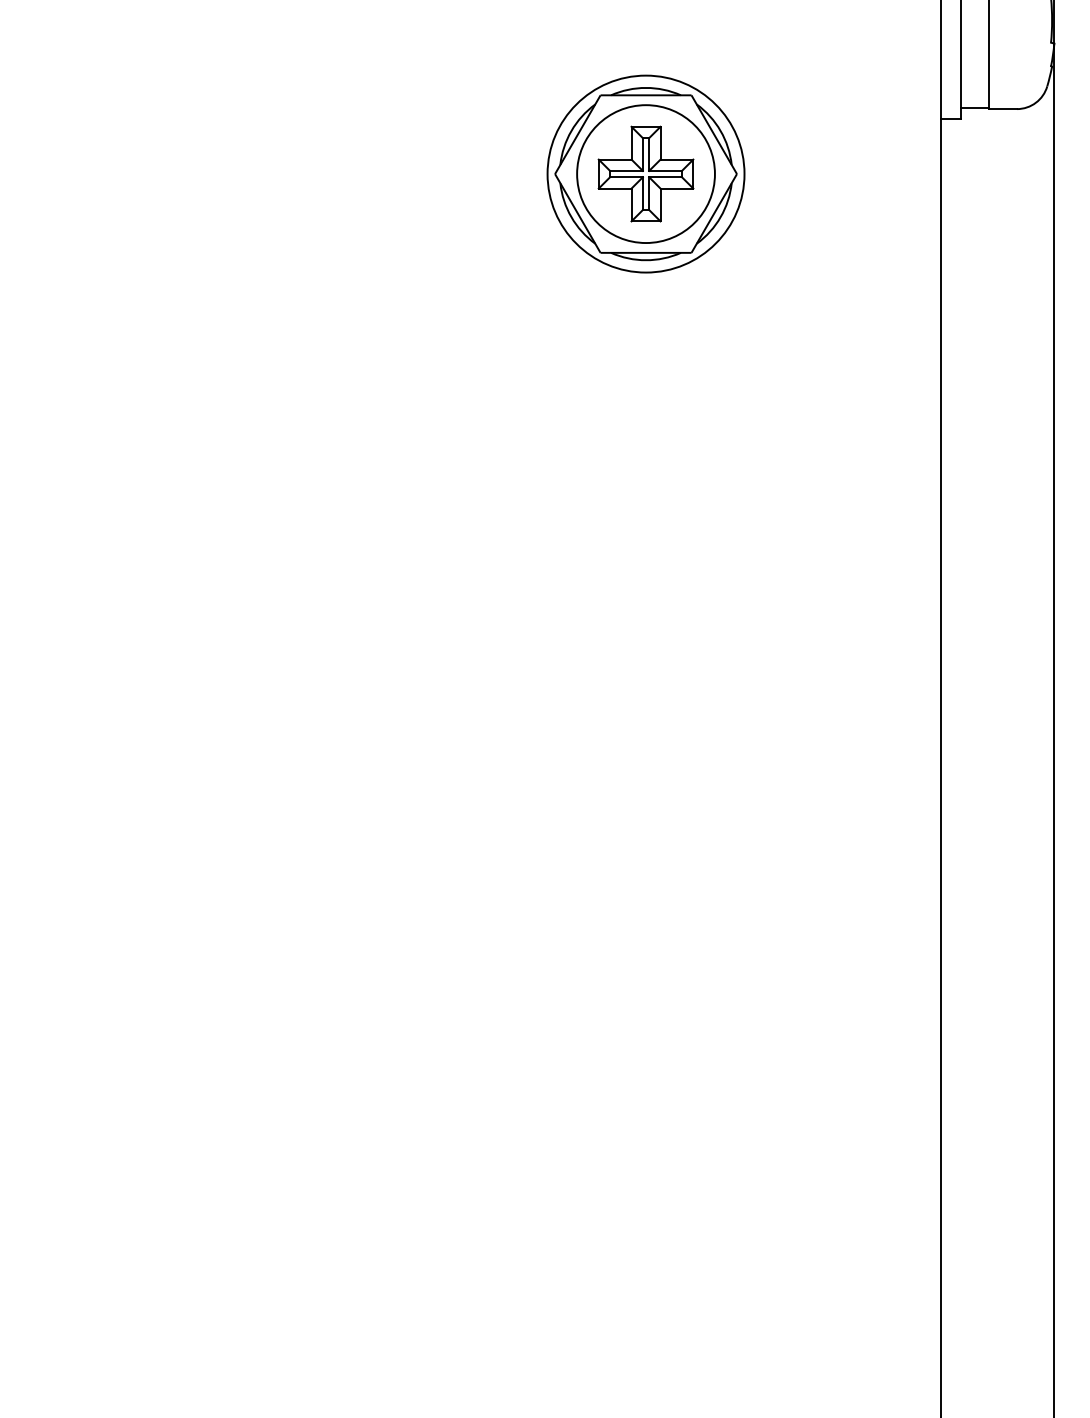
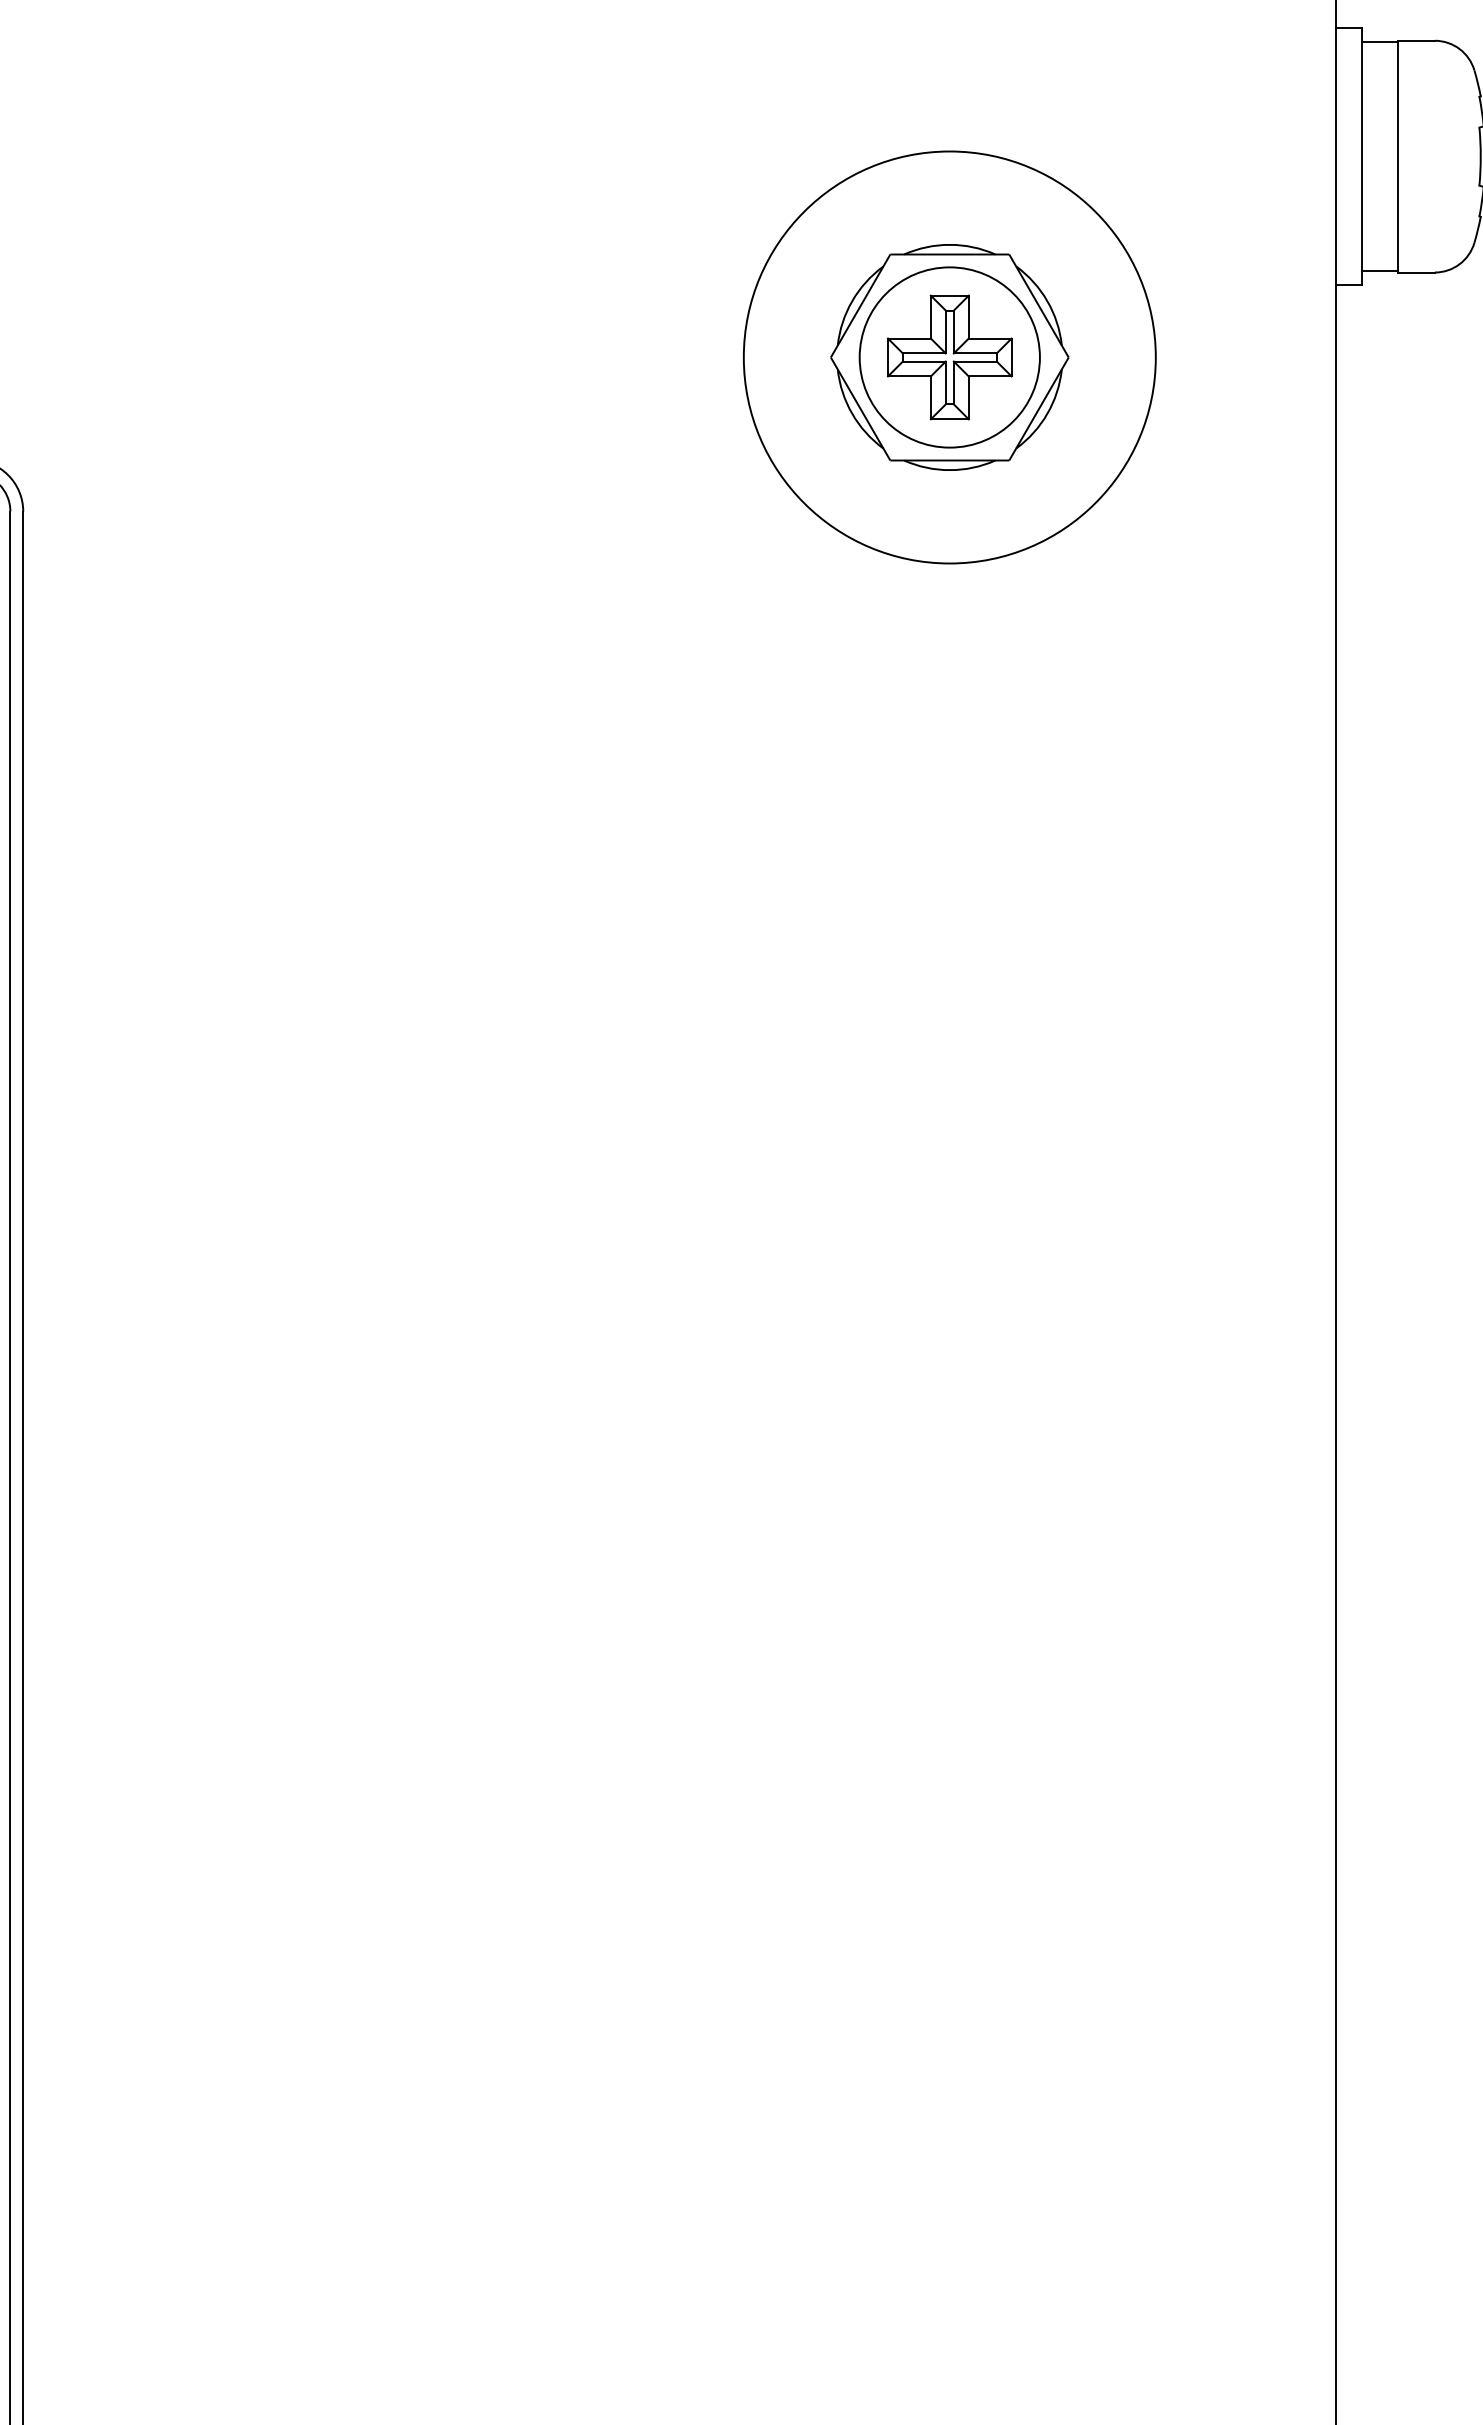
circle: (645, 174) -> (949, 357), size x1.6

